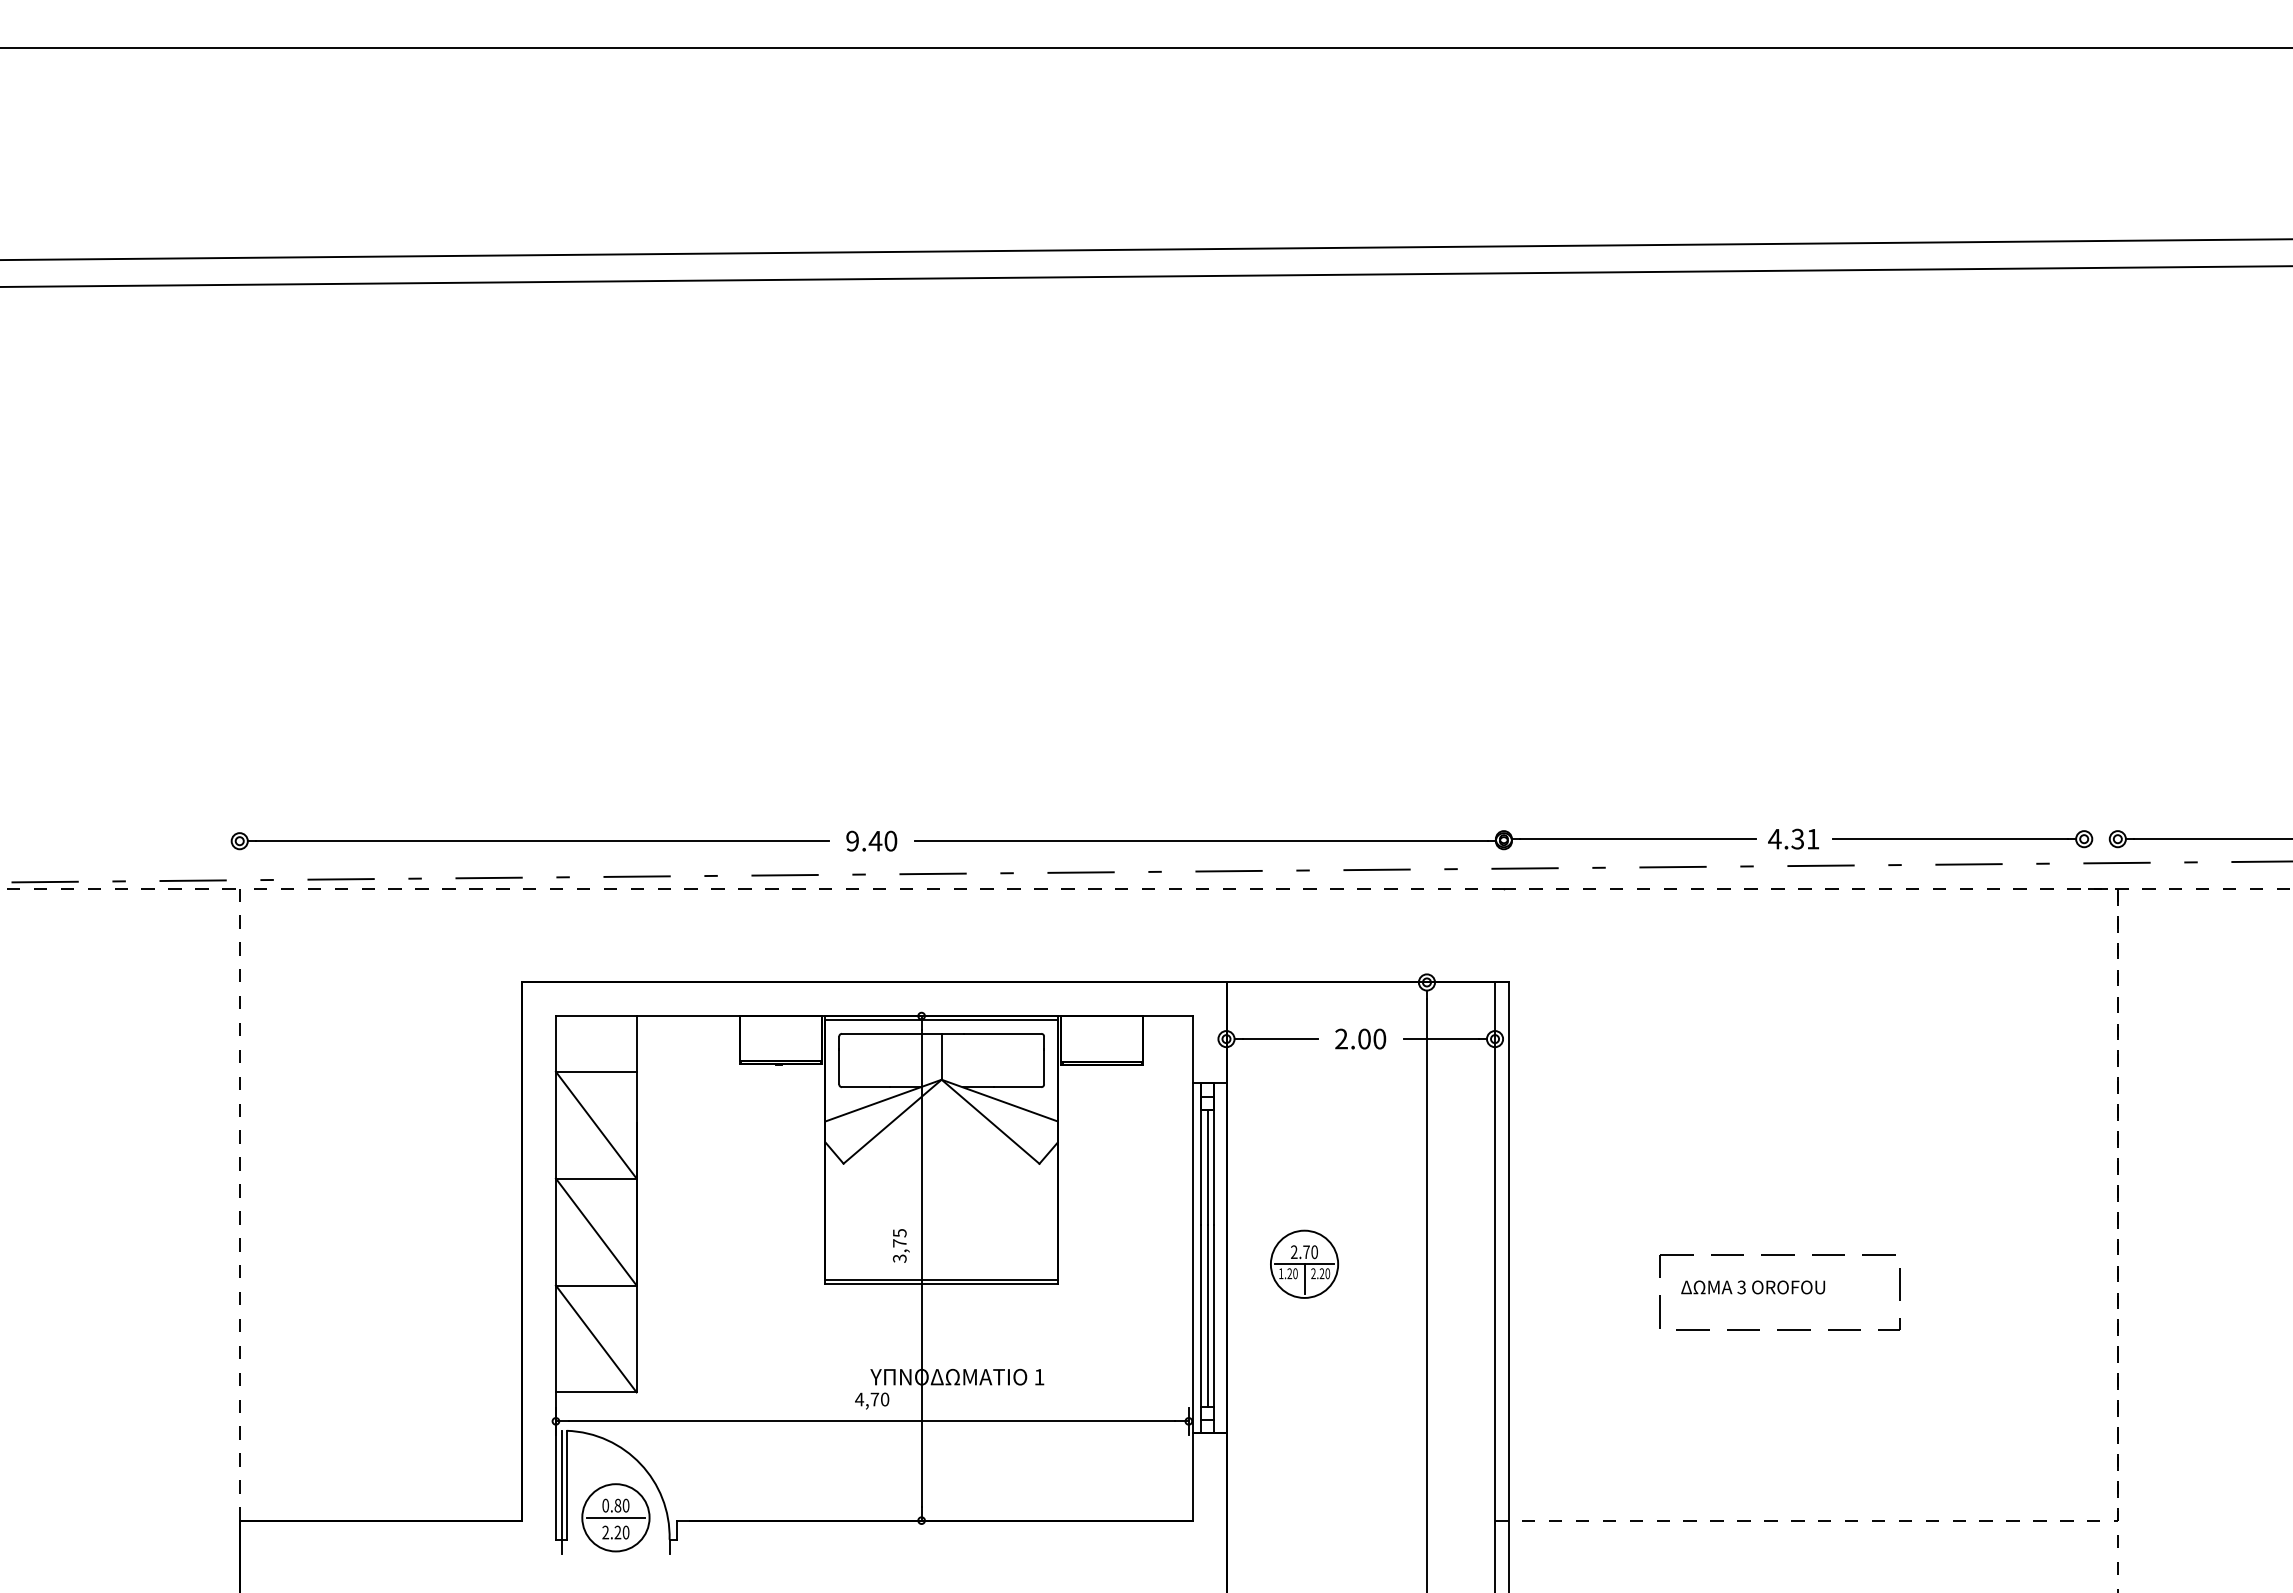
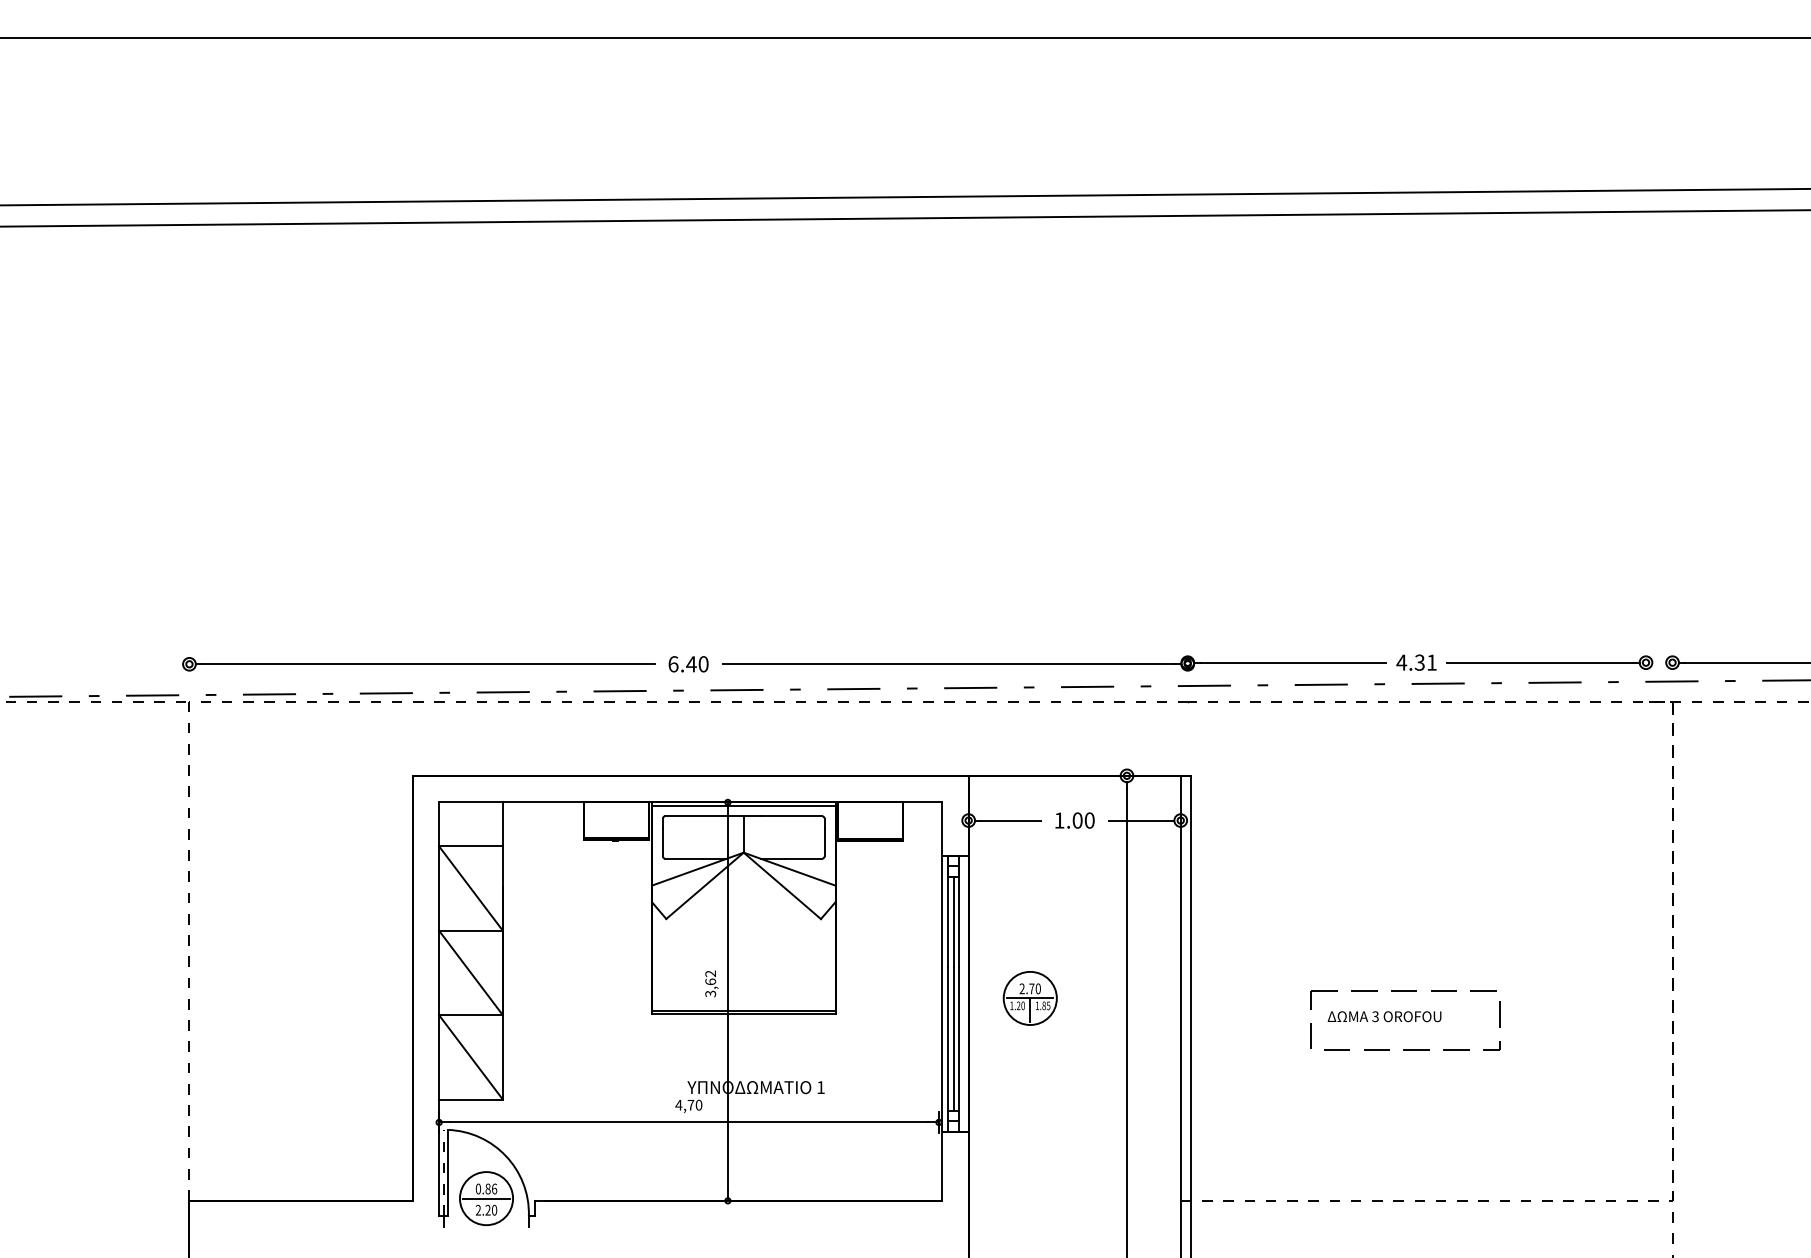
text: (852, 840) -> (673, 663), 9.40 -> 6.40
text: (1341, 1038) -> (1059, 820), 2.00 -> 1.00
text: (899, 1238) -> (710, 978), 3,75 -> 3,62
text: (1320, 1273) -> (1042, 1005), 2.20 -> 1.85
line: (561, 1484) -> (443, 1172), solid -> dashed
text: (625, 1505) -> (494, 1188), 0.80 -> 0.86

